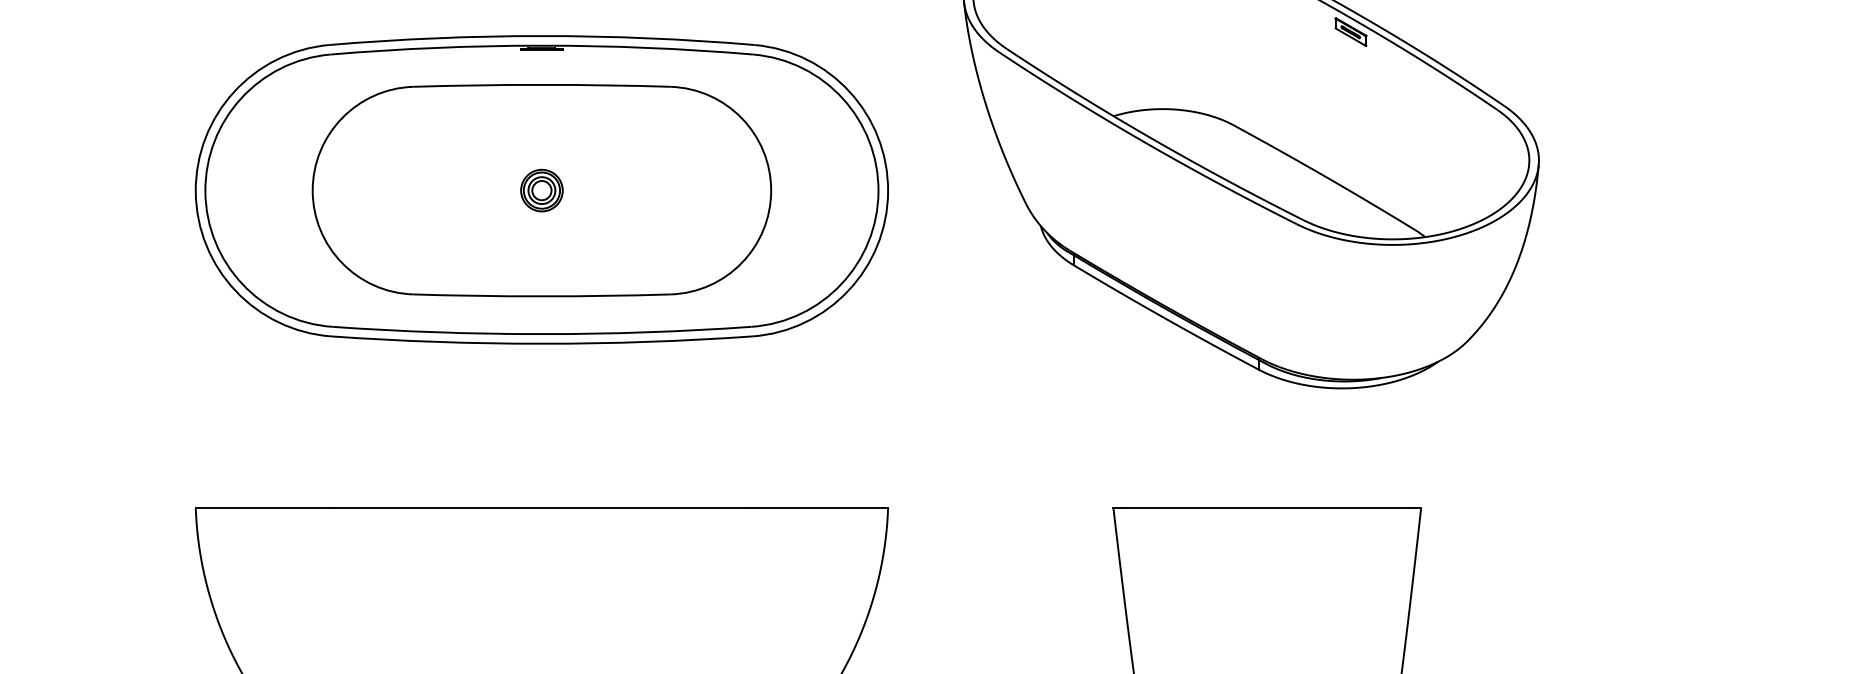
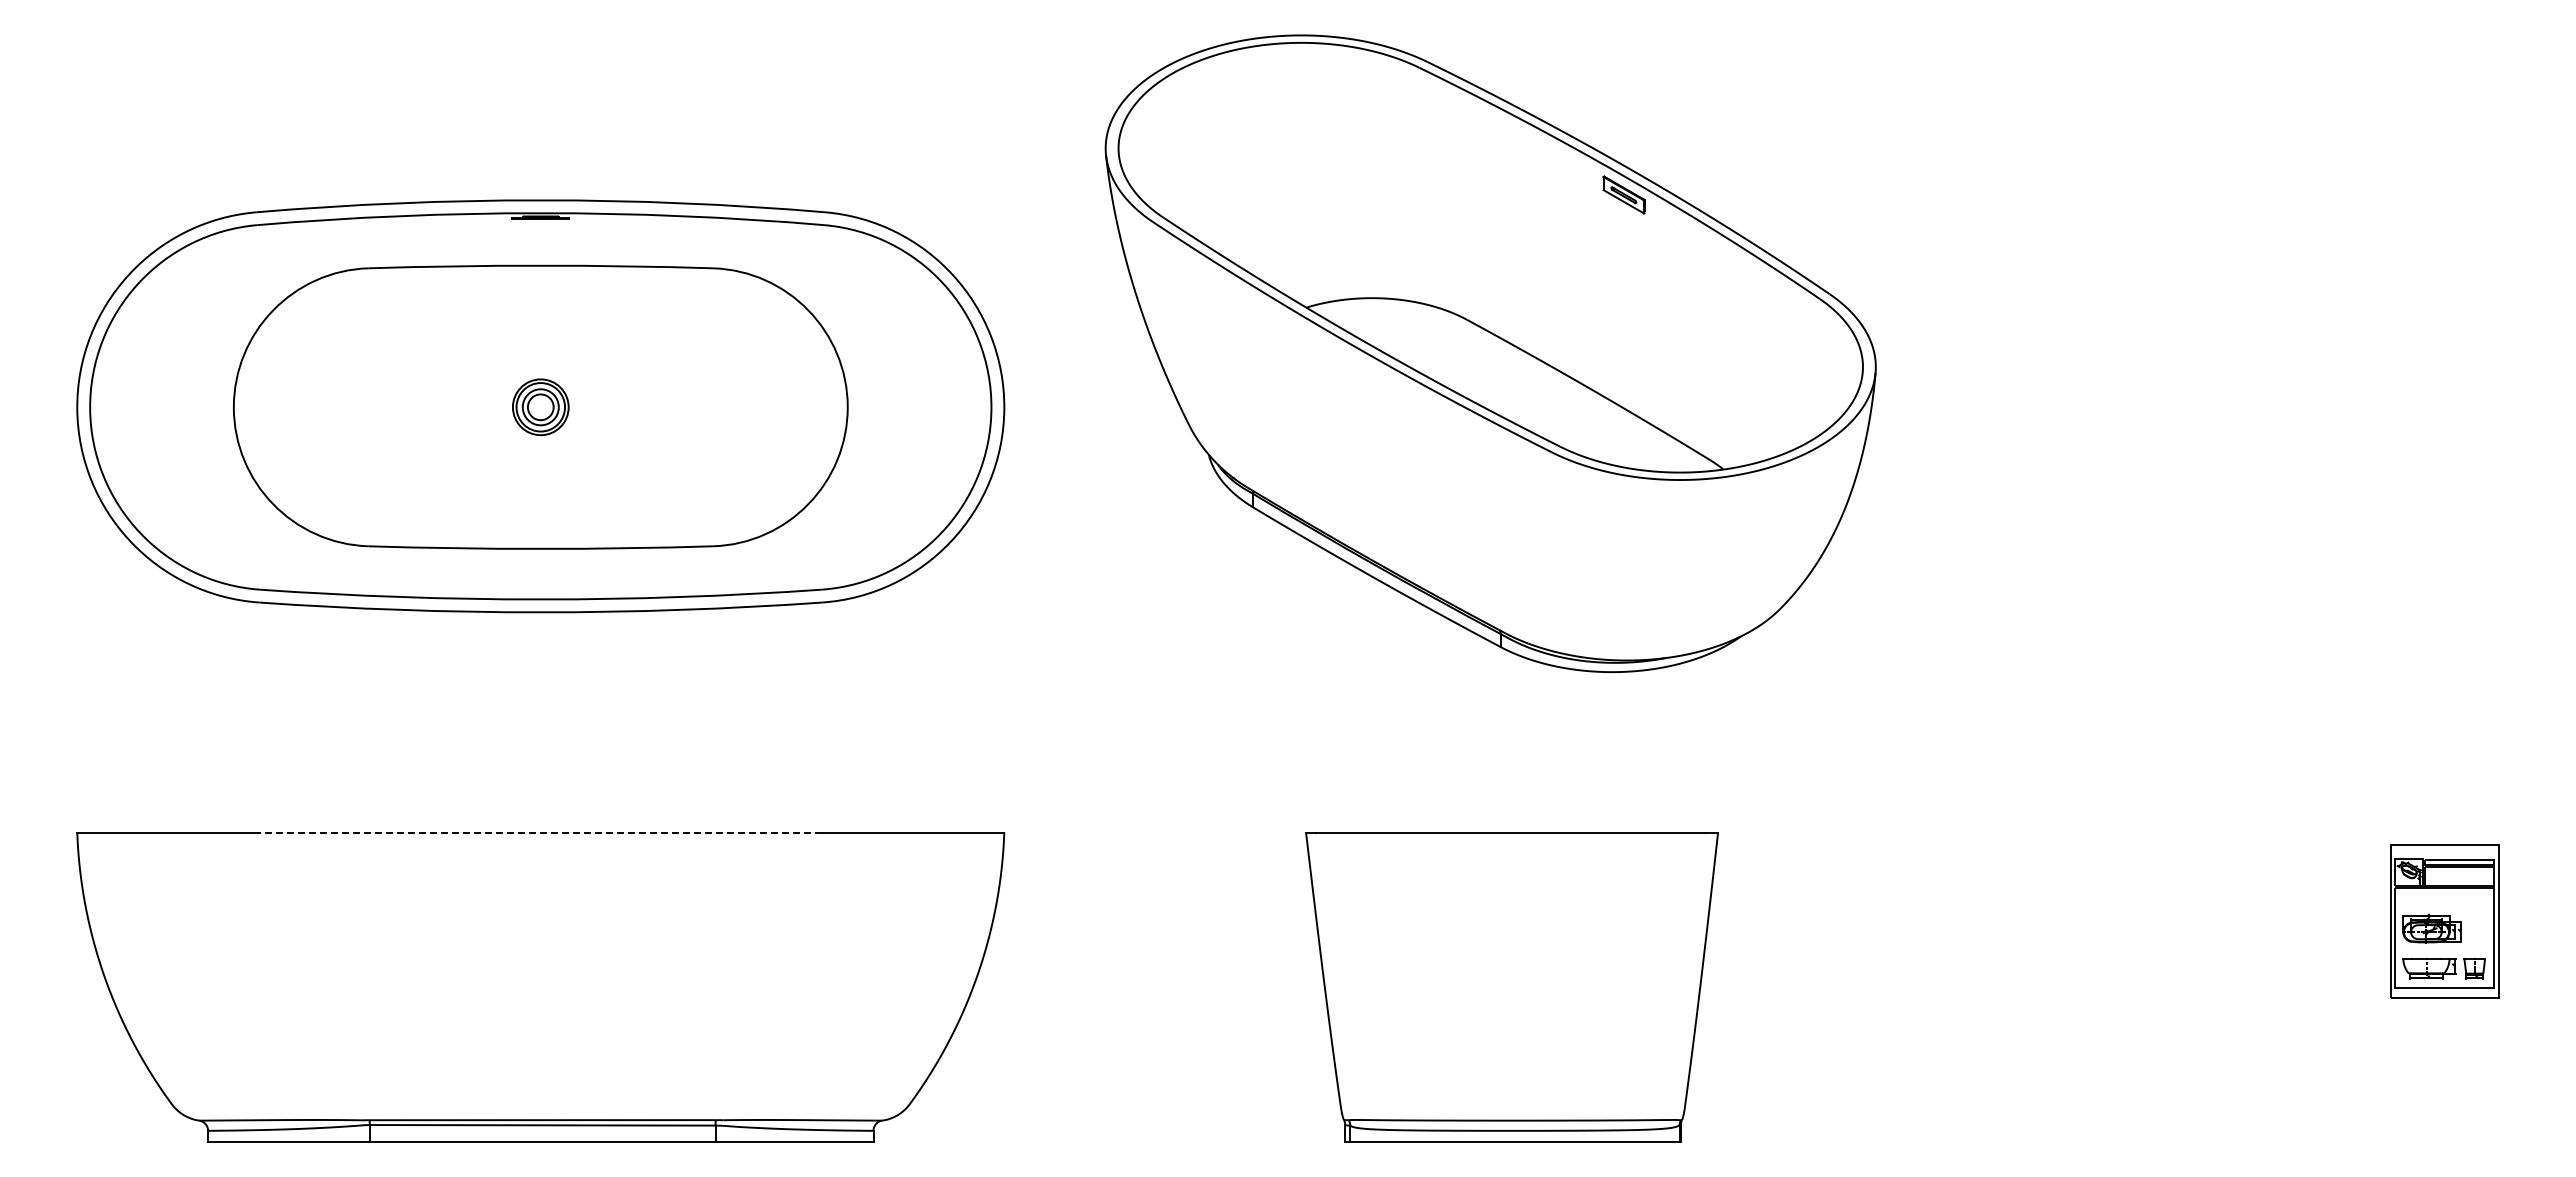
line: (541, 508) -> (540, 832), solid -> dashed

